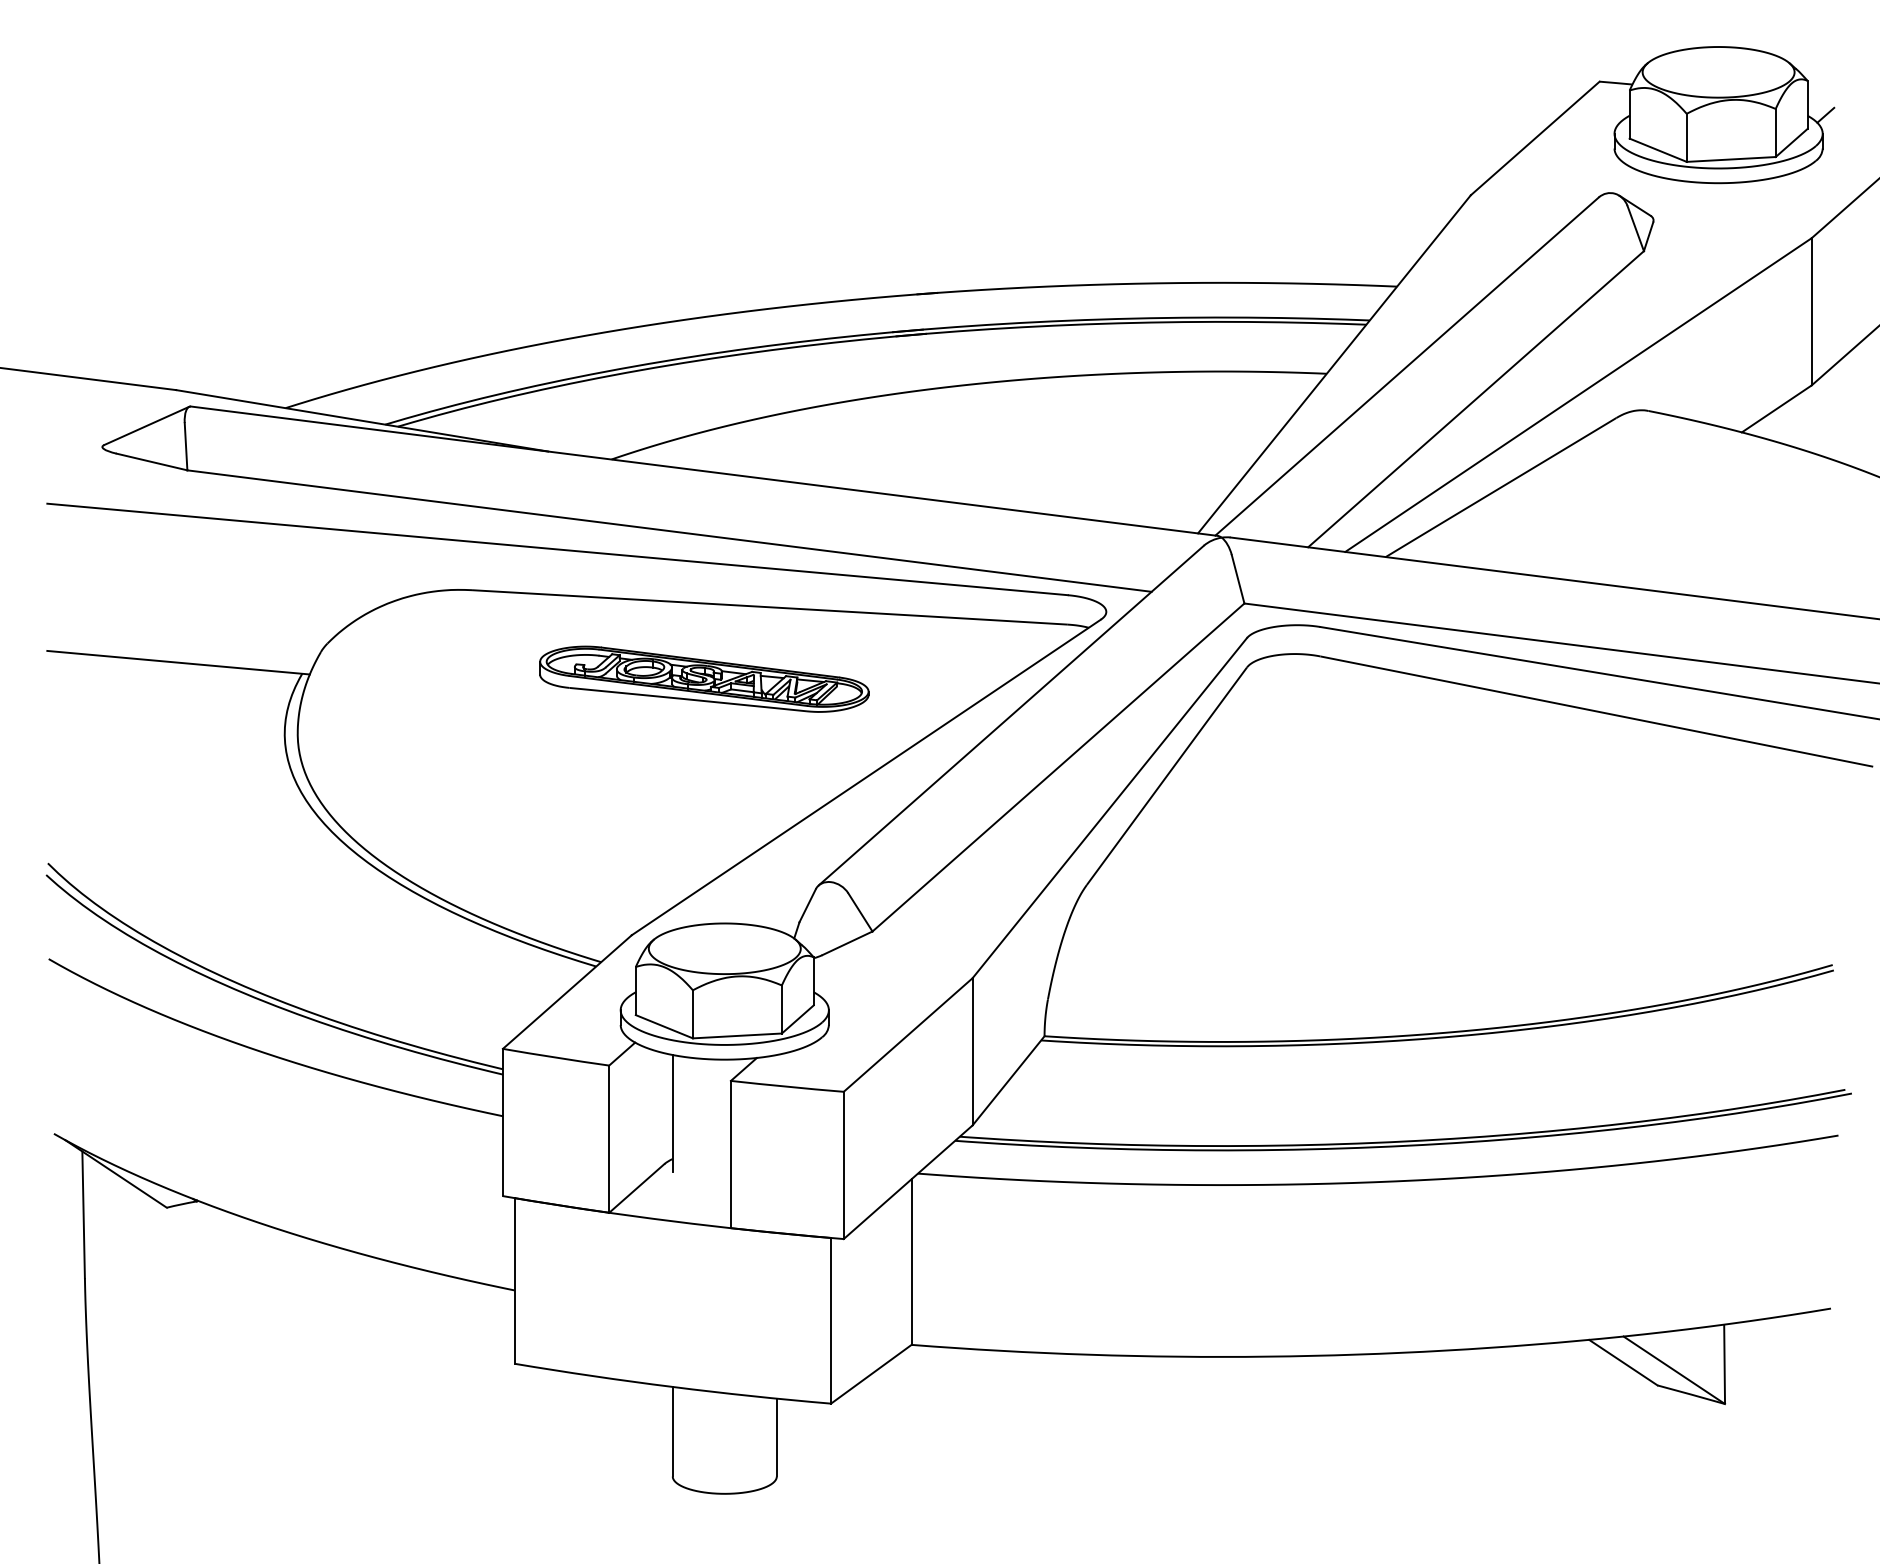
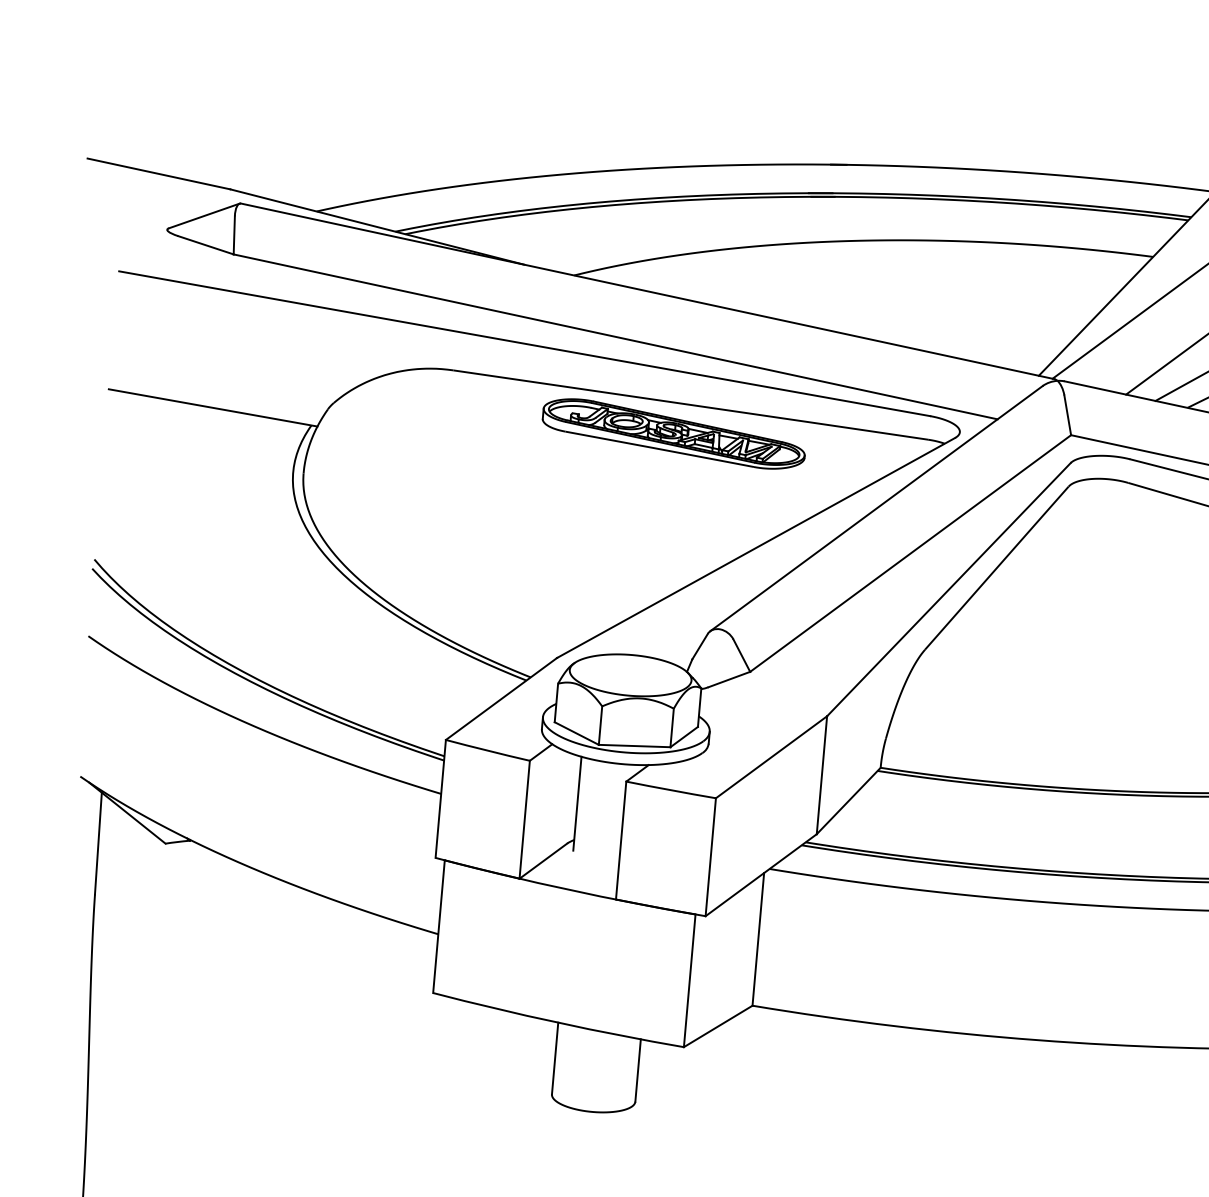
part: (704, 678) -> (674, 433), moved

